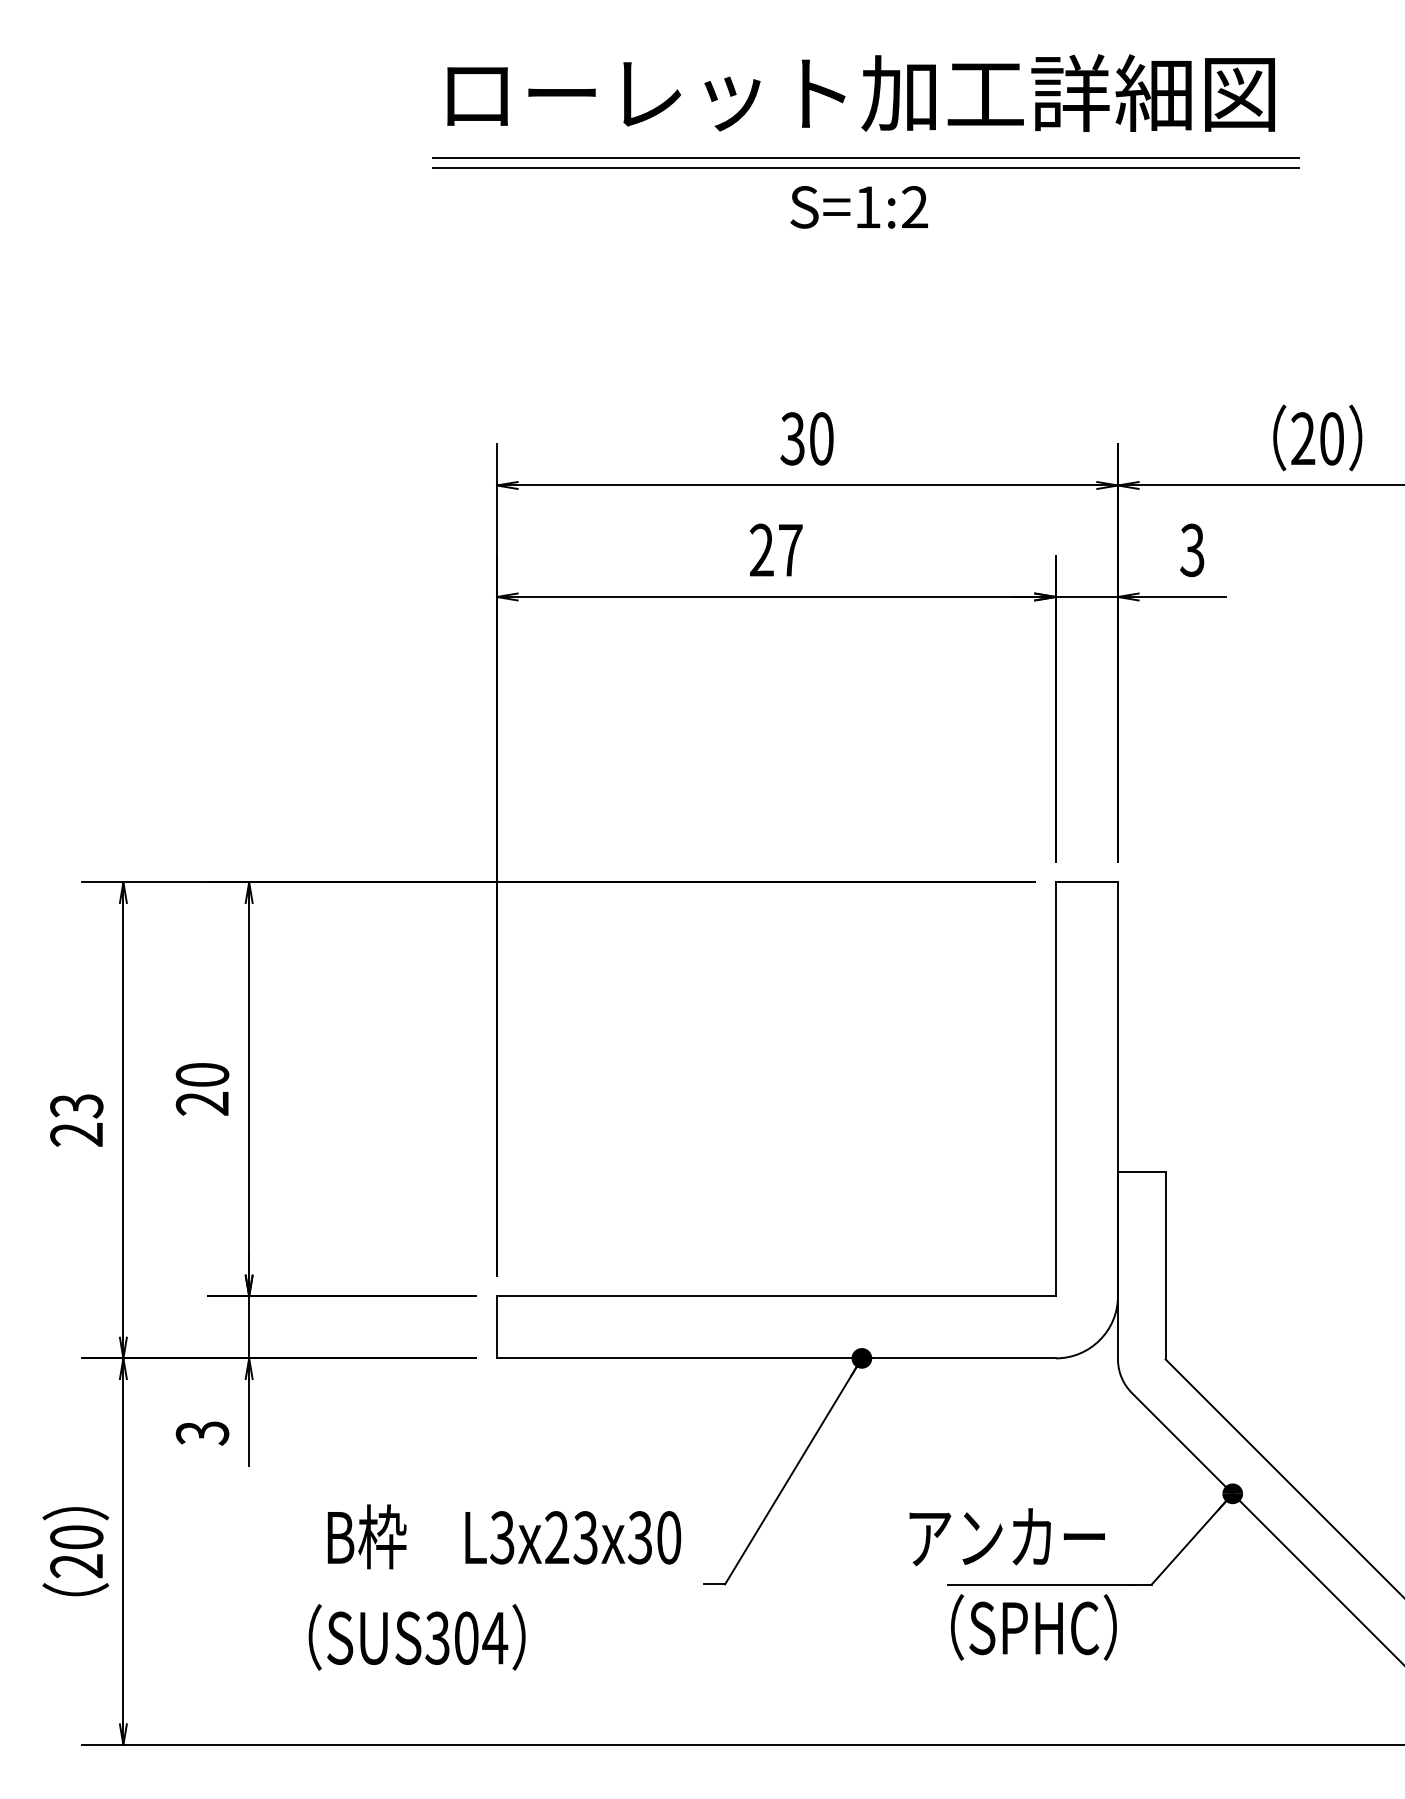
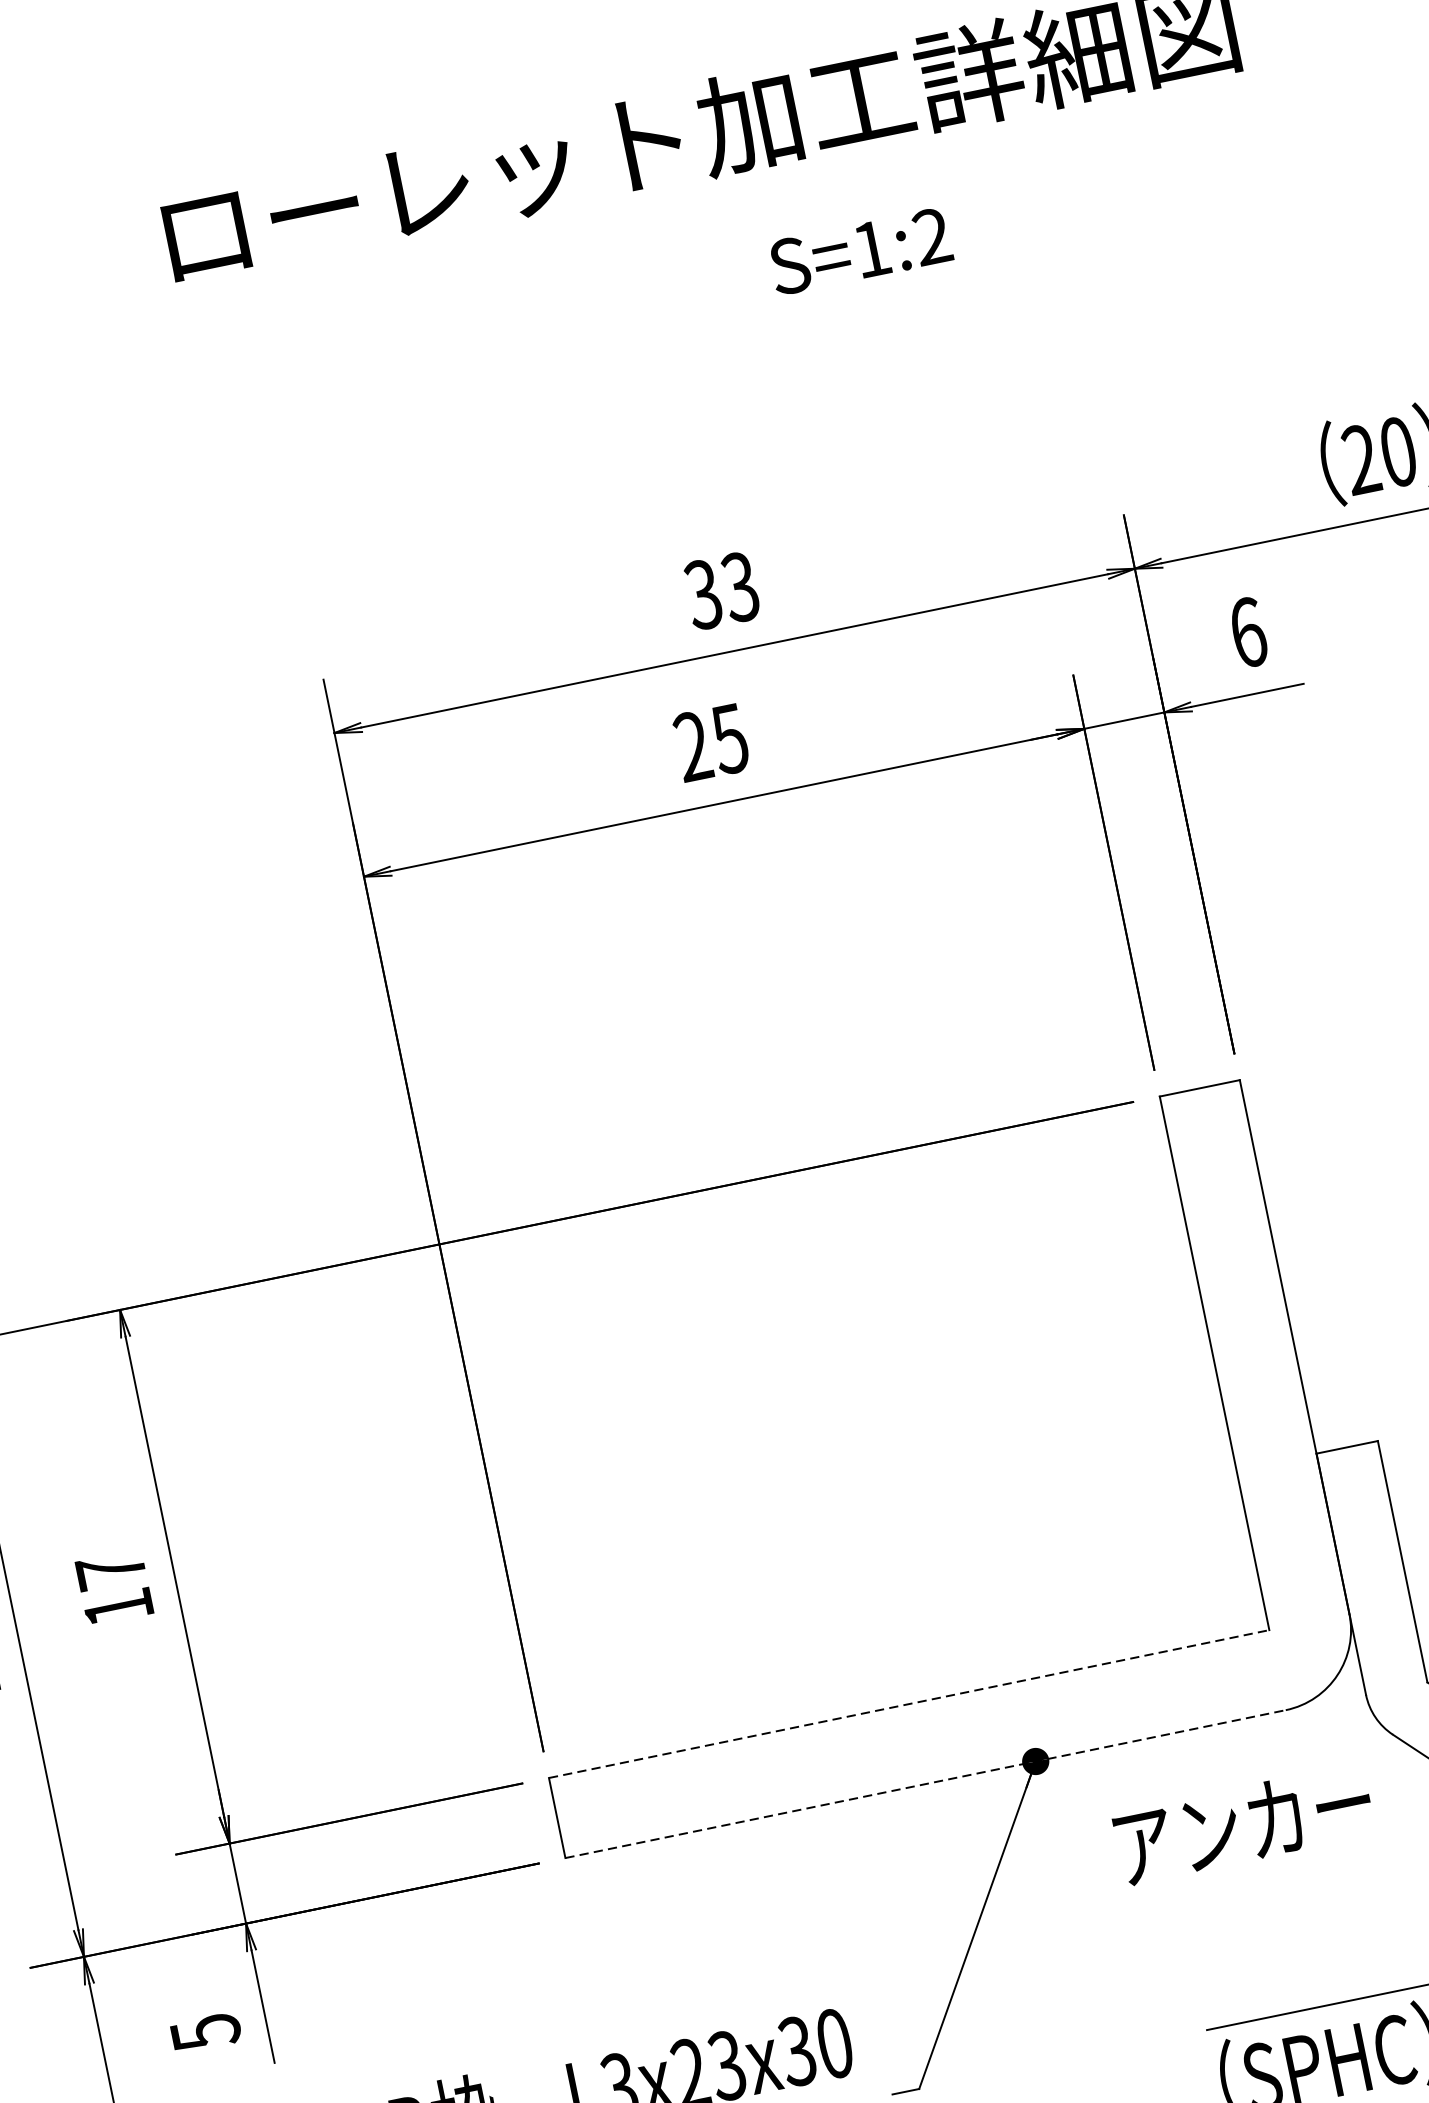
line: (865, 157) -> (722, 212), removed
line: (865, 167) -> (725, 225), removed
text: (858, 207) -> (859, 251), moved
text: (821, 438) -> (740, 586), 30 -> 33
text: (790, 550) -> (730, 739), 27 -> 25
text: (1192, 550) -> (1248, 632), 3 -> 6
text: (202, 1089) -> (114, 1589), 20 -> 17
line: (776, 1296) -> (909, 1704), solid -> dashed
line: (776, 1358) -> (925, 1784), solid -> dashed
text: (201, 1433) -> (204, 2033), 3 -> 5
text: (1006, 1537) -> (1243, 1825), moved

